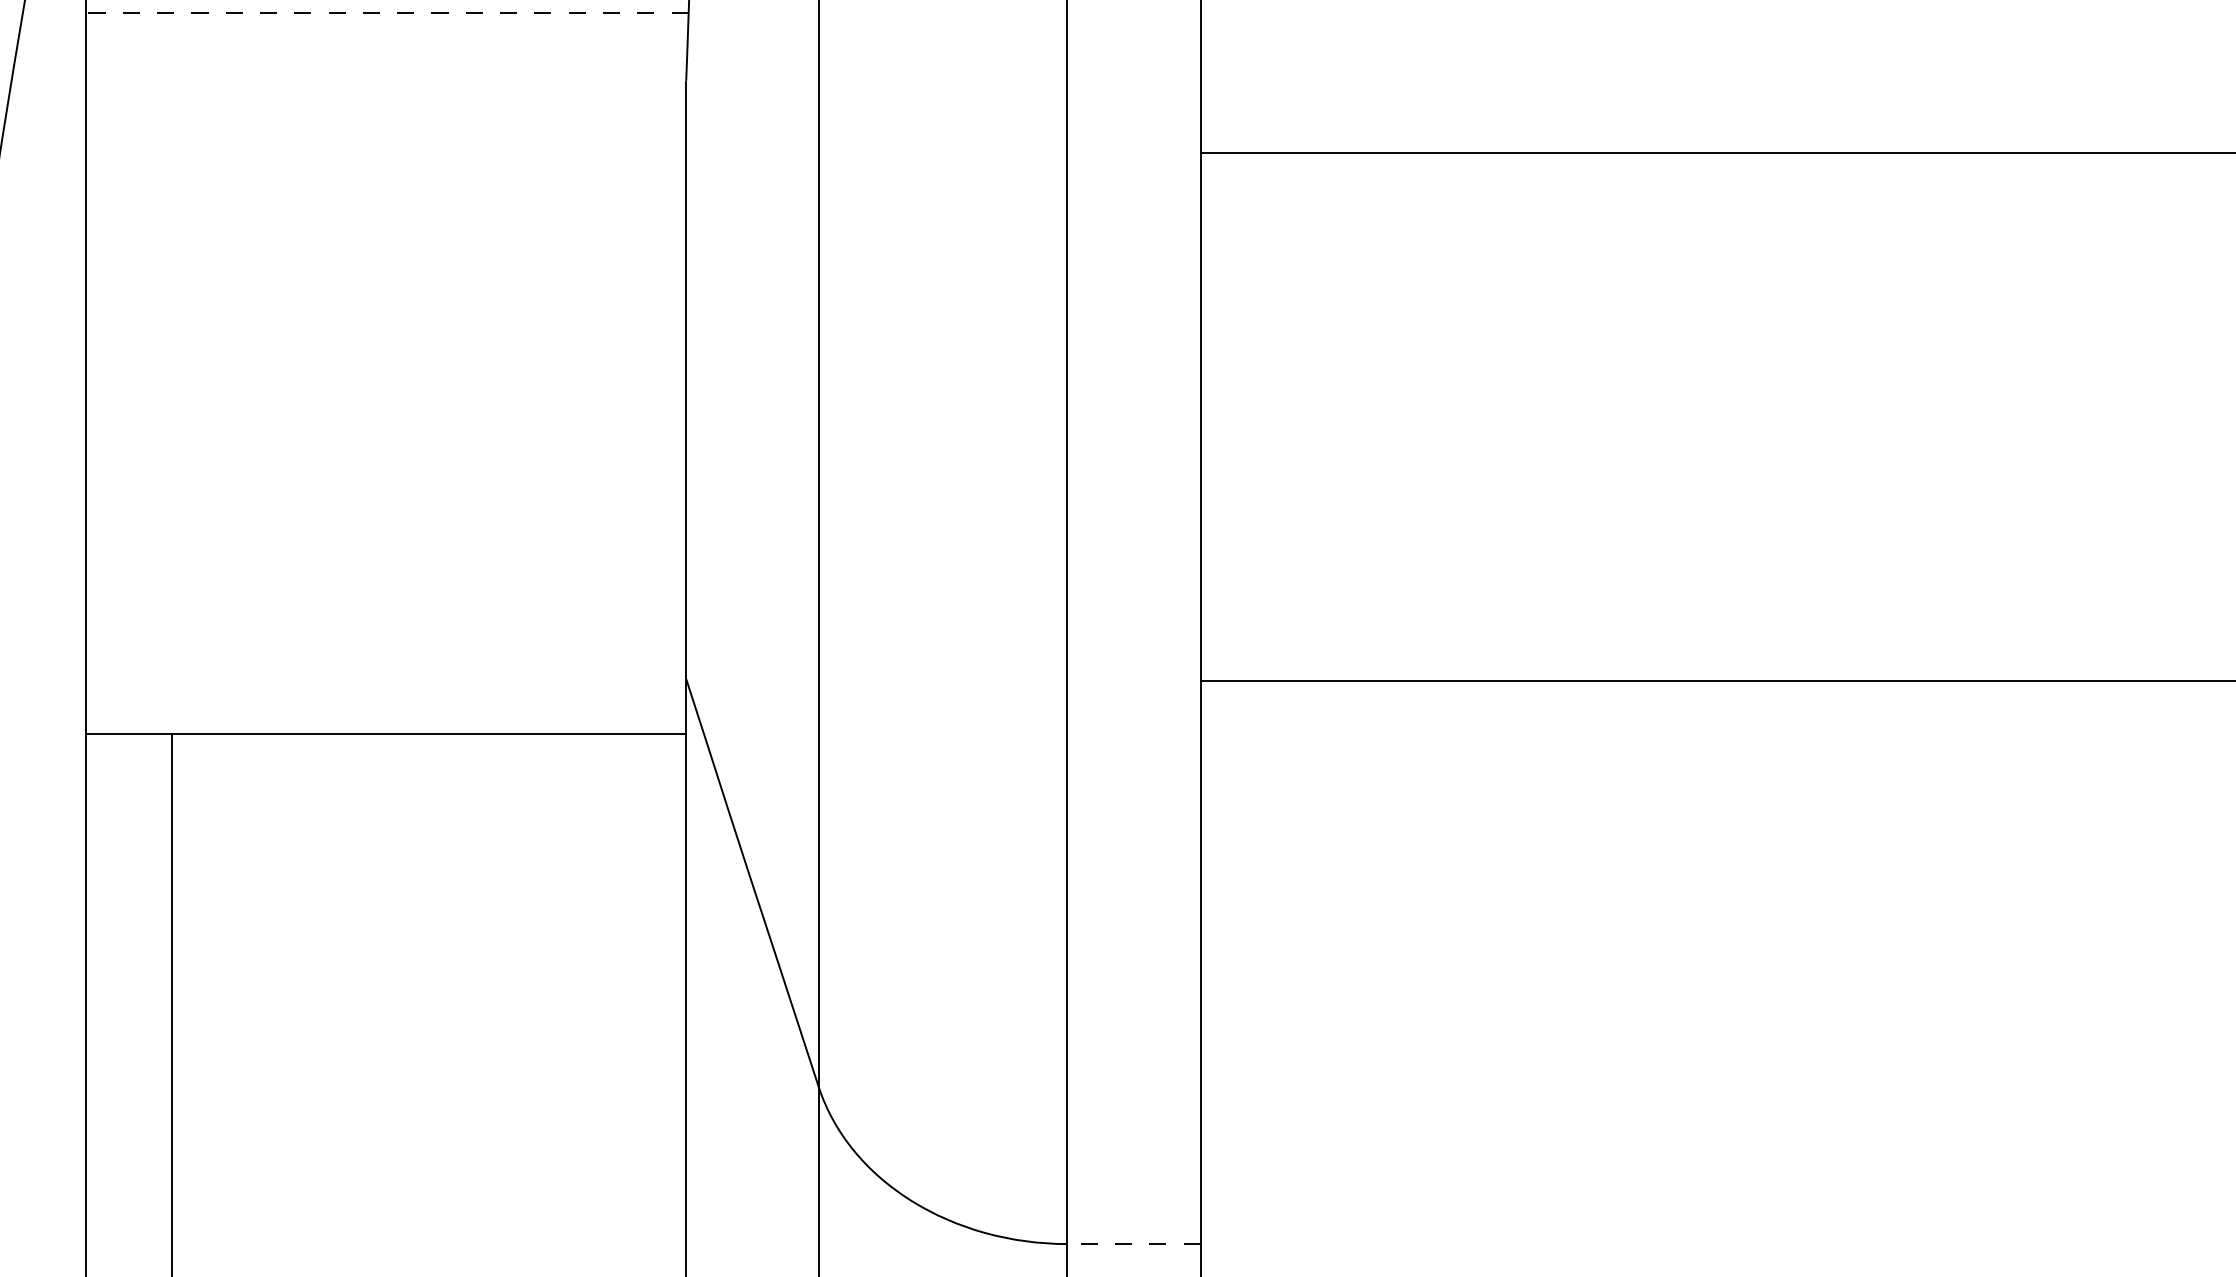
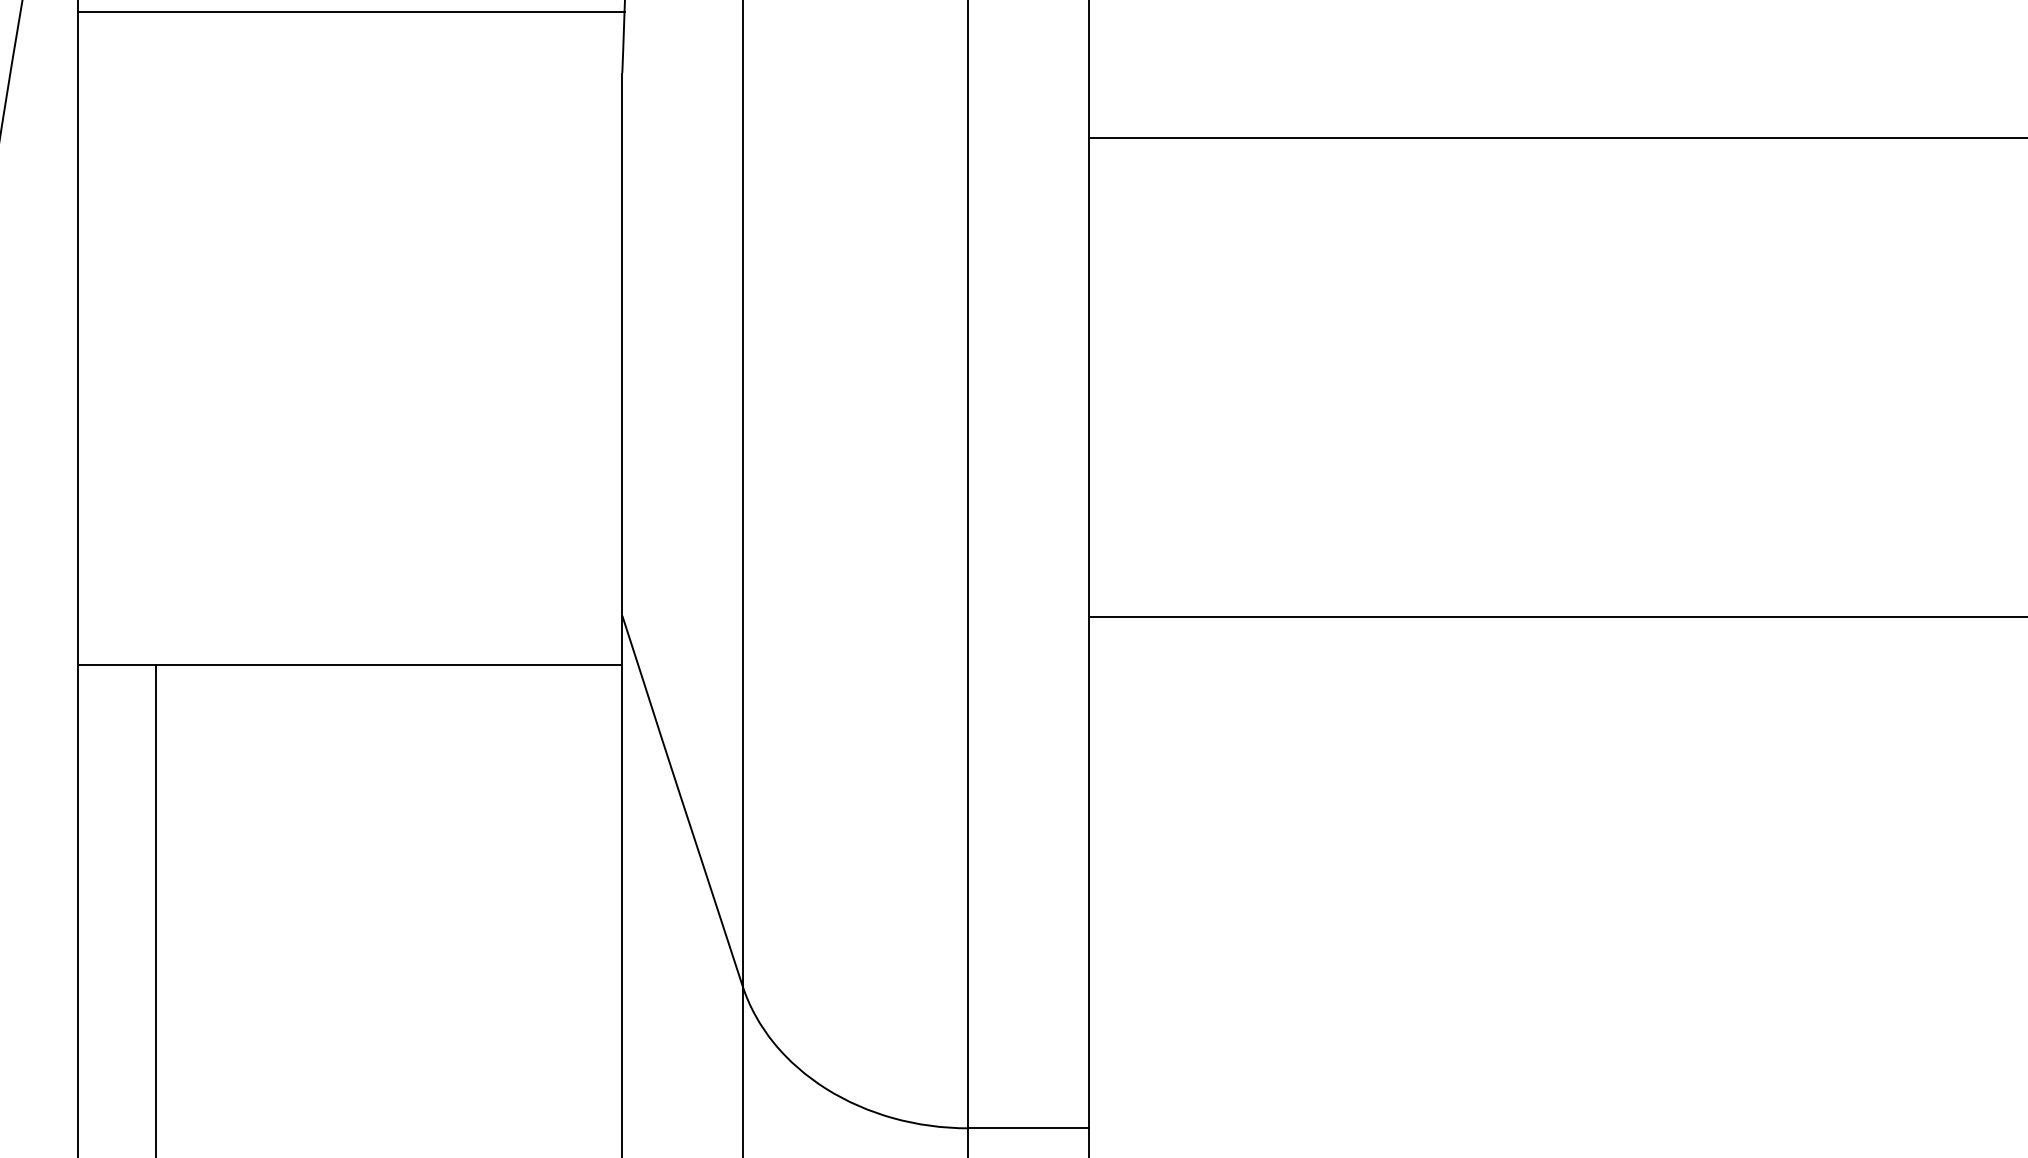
line: (386, 13) -> (350, 12), dashed -> solid
line: (1134, 1244) -> (1028, 1128), dashed -> solid

